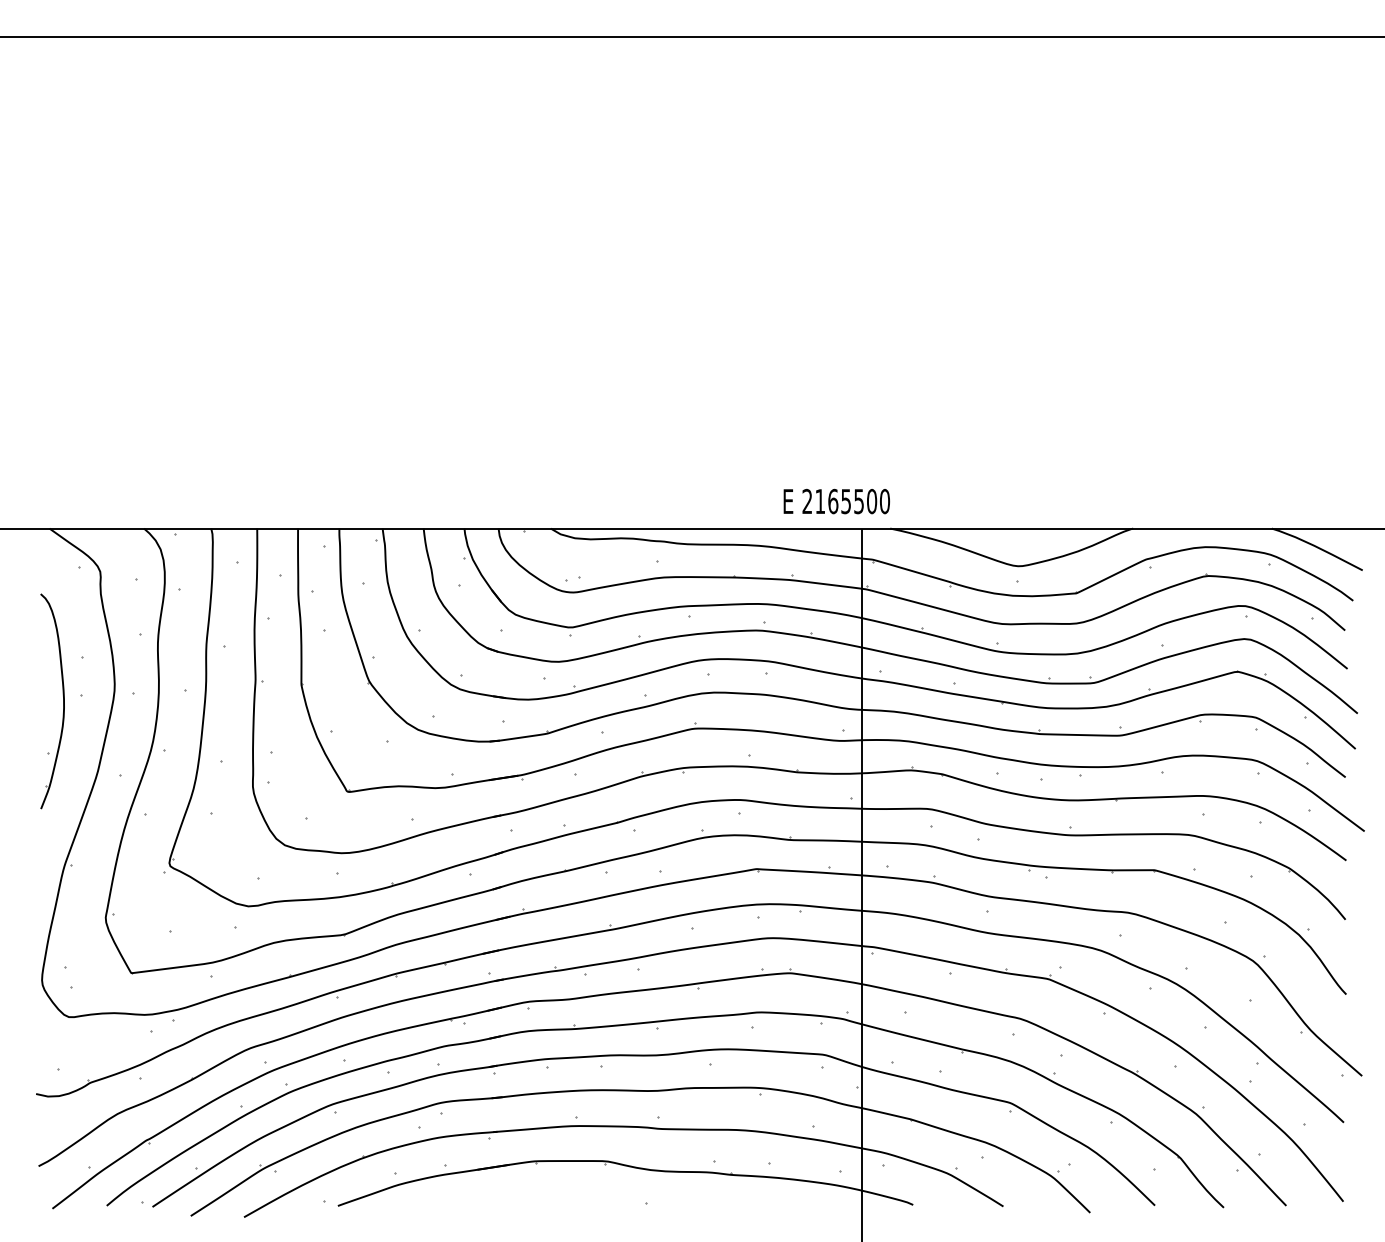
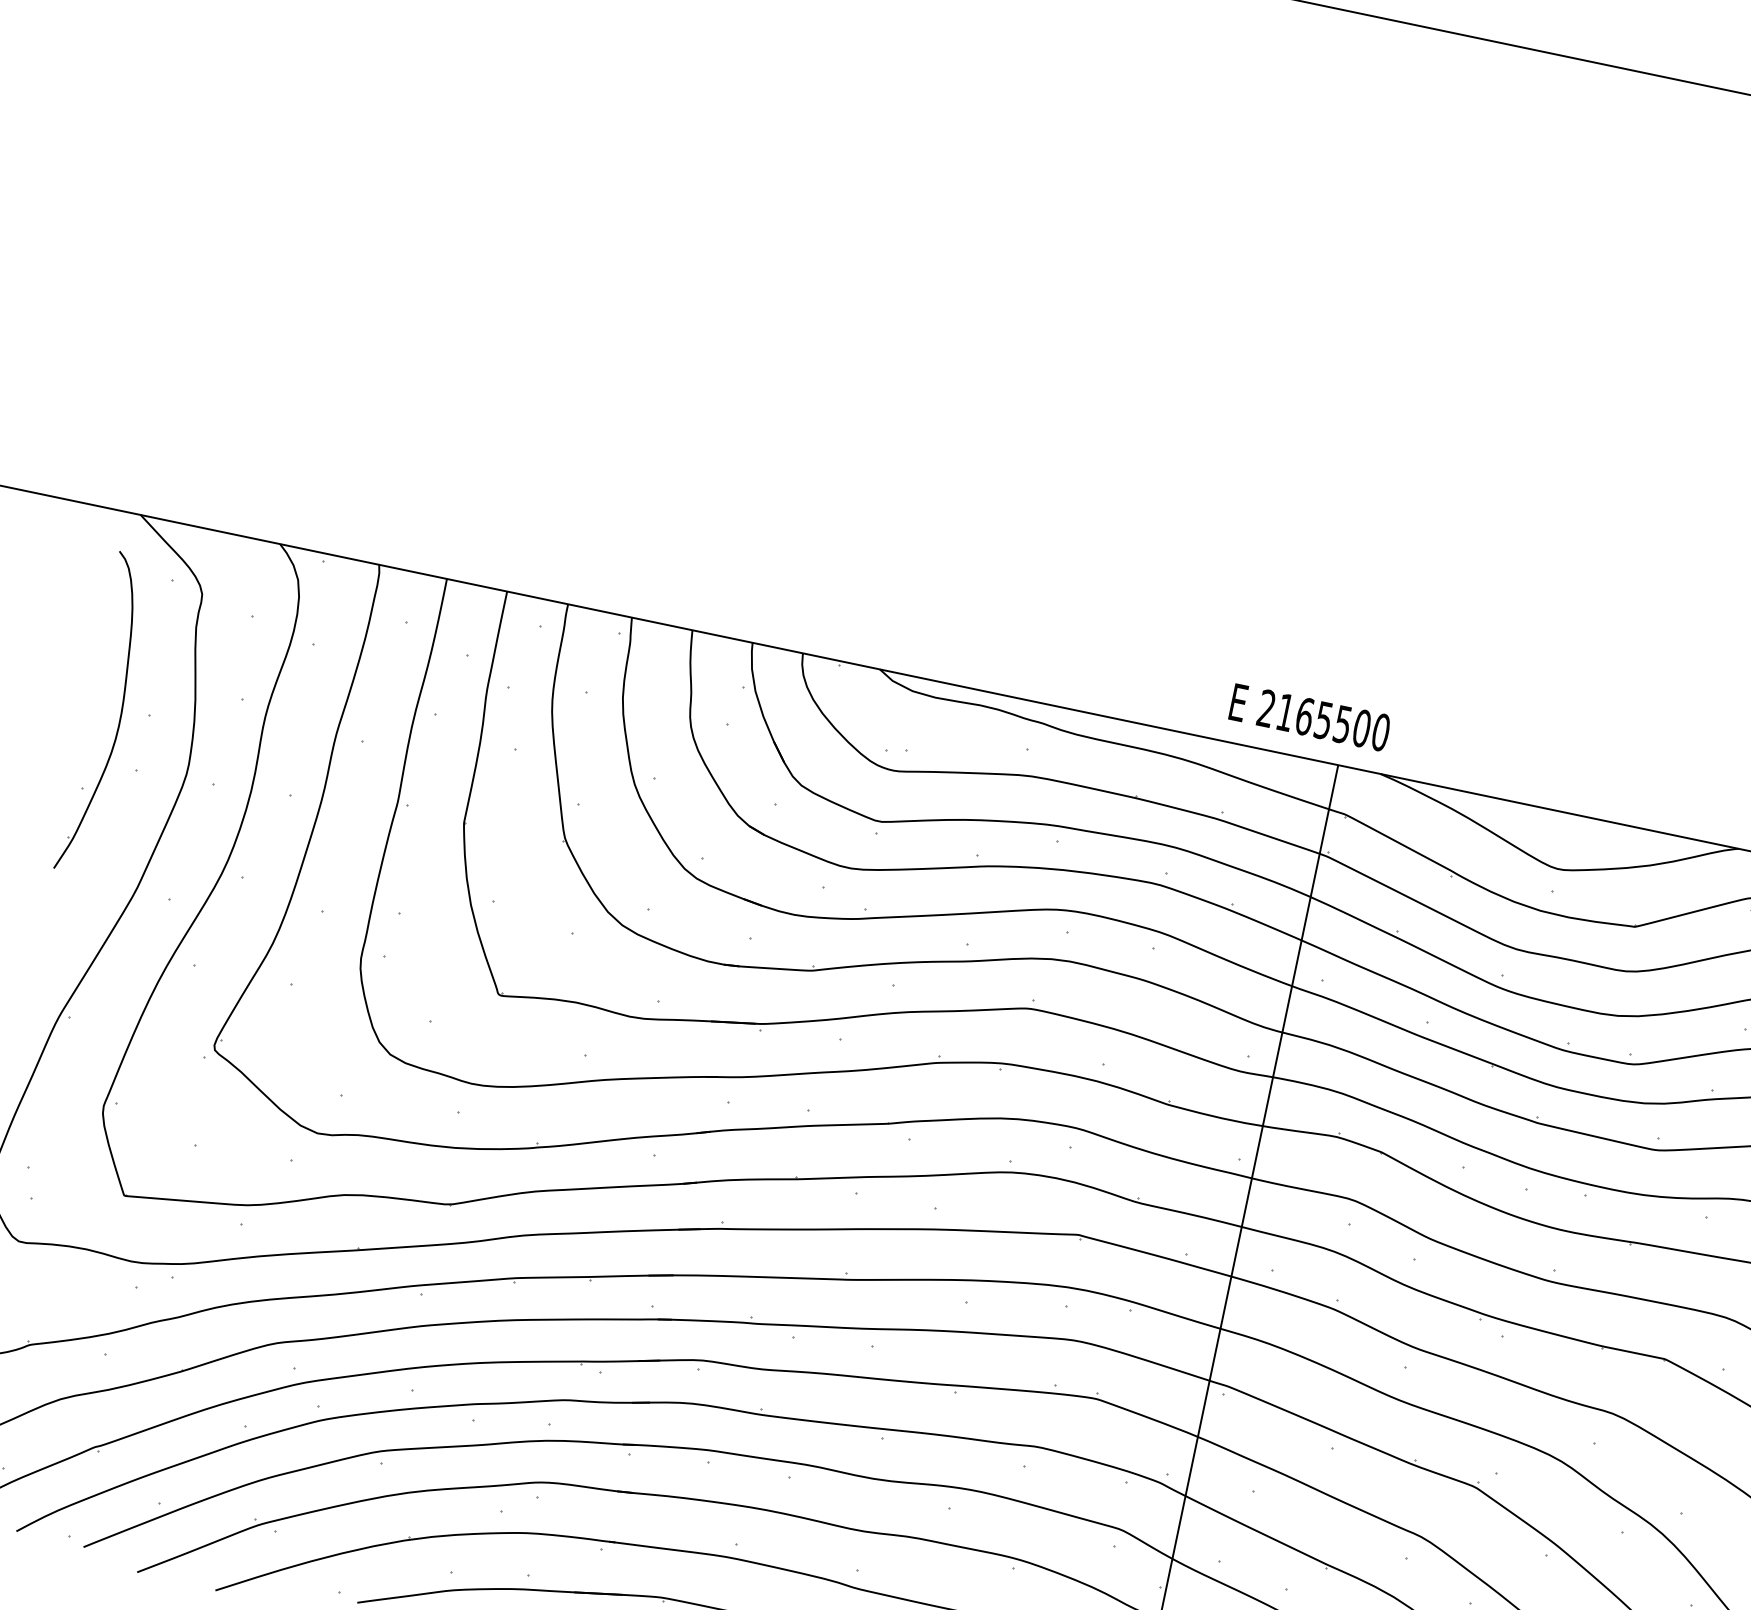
part: (63, 701) -> (120, 716), moved

